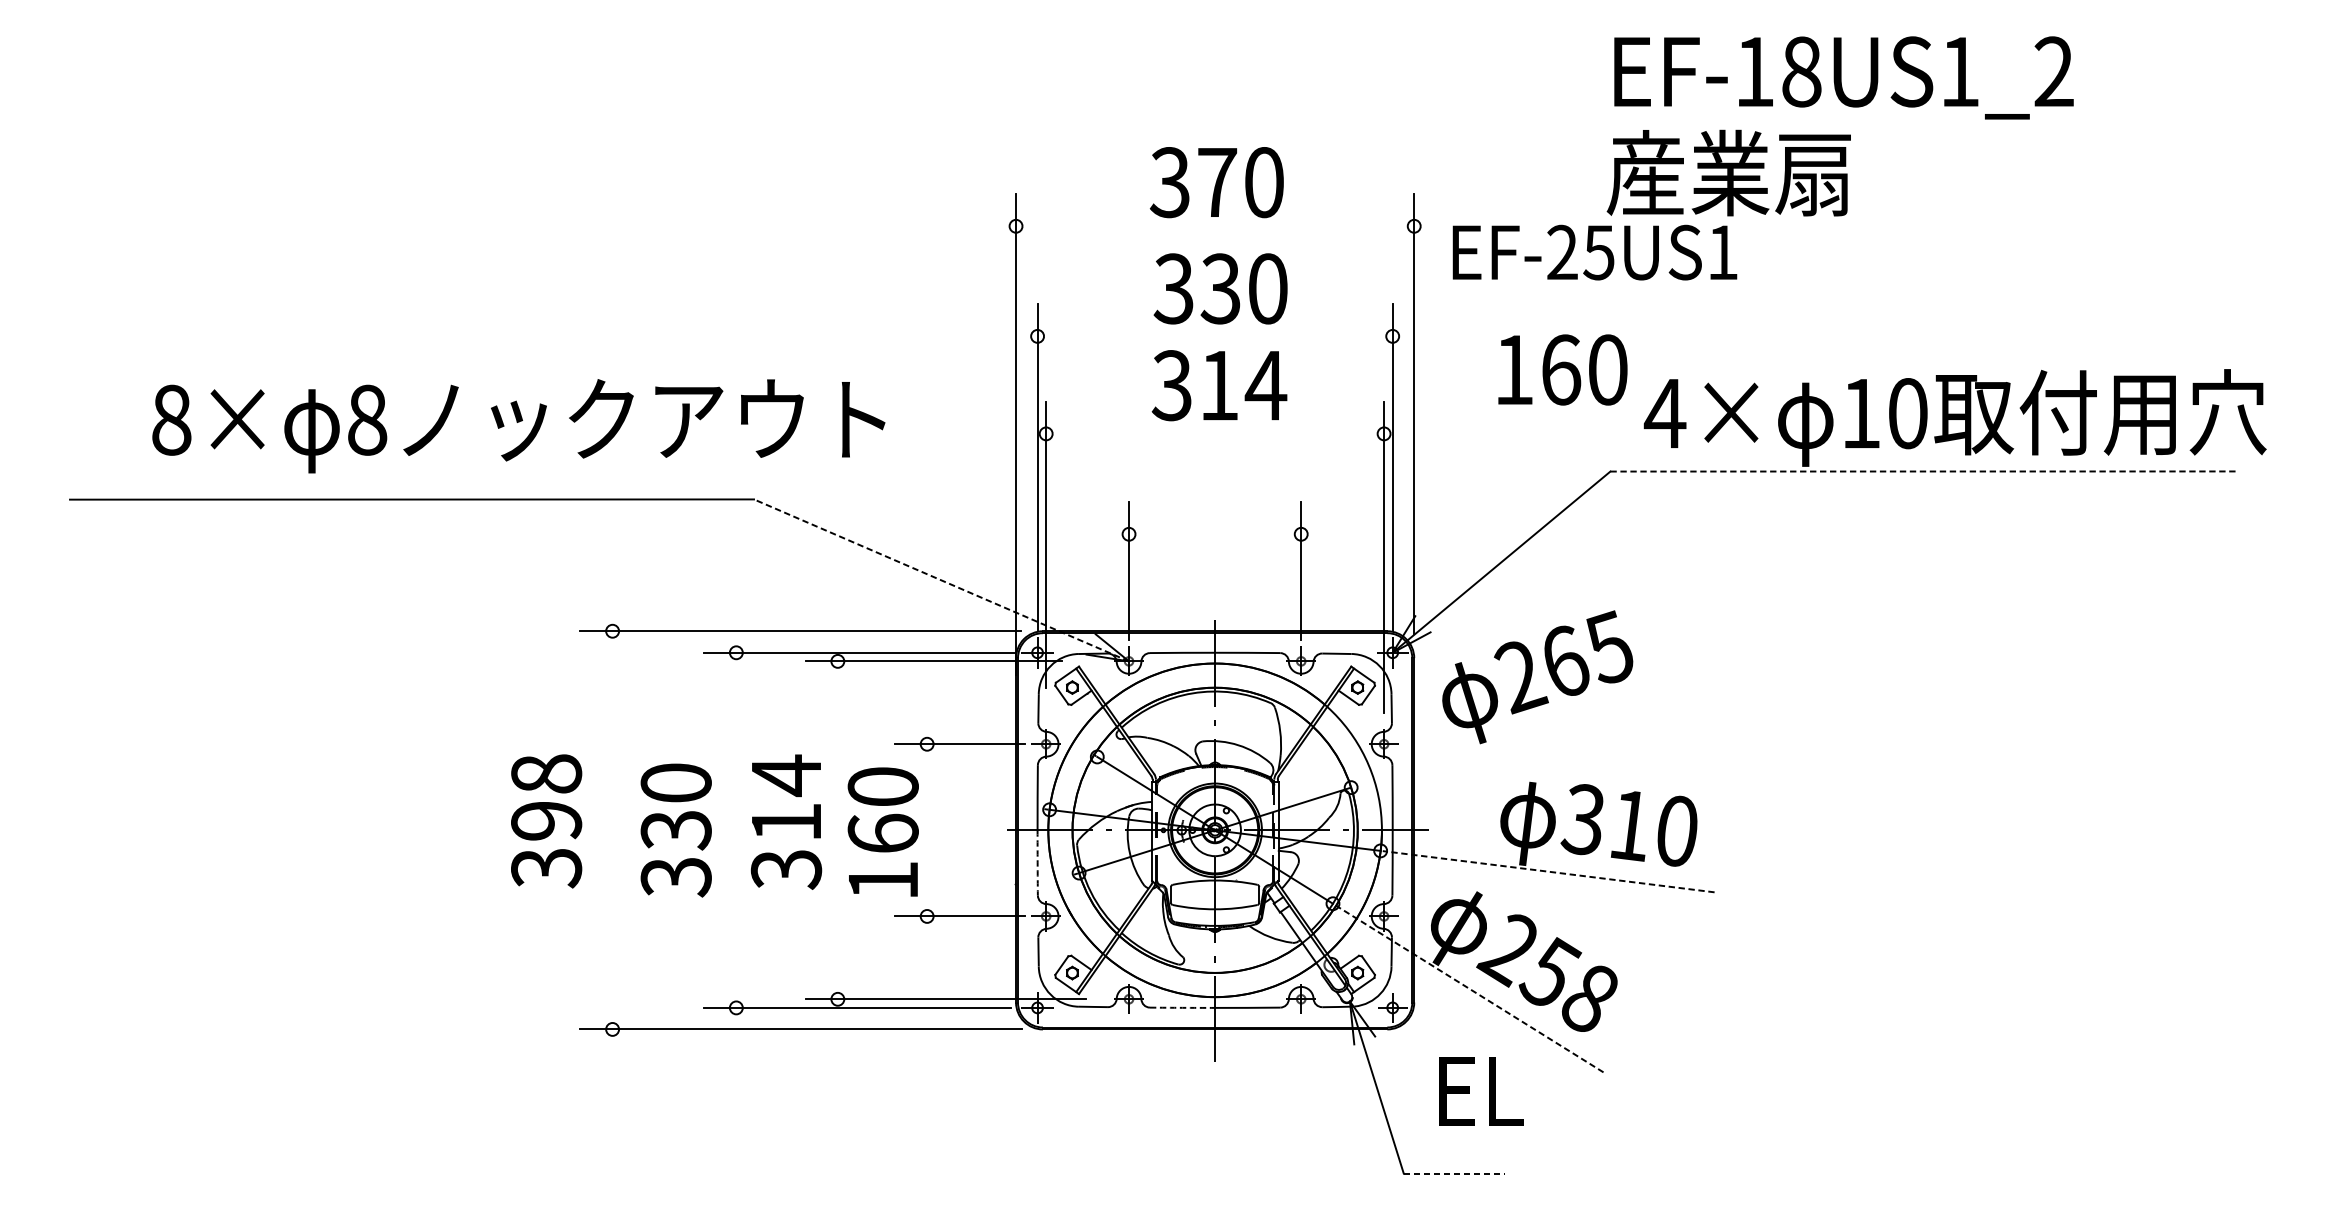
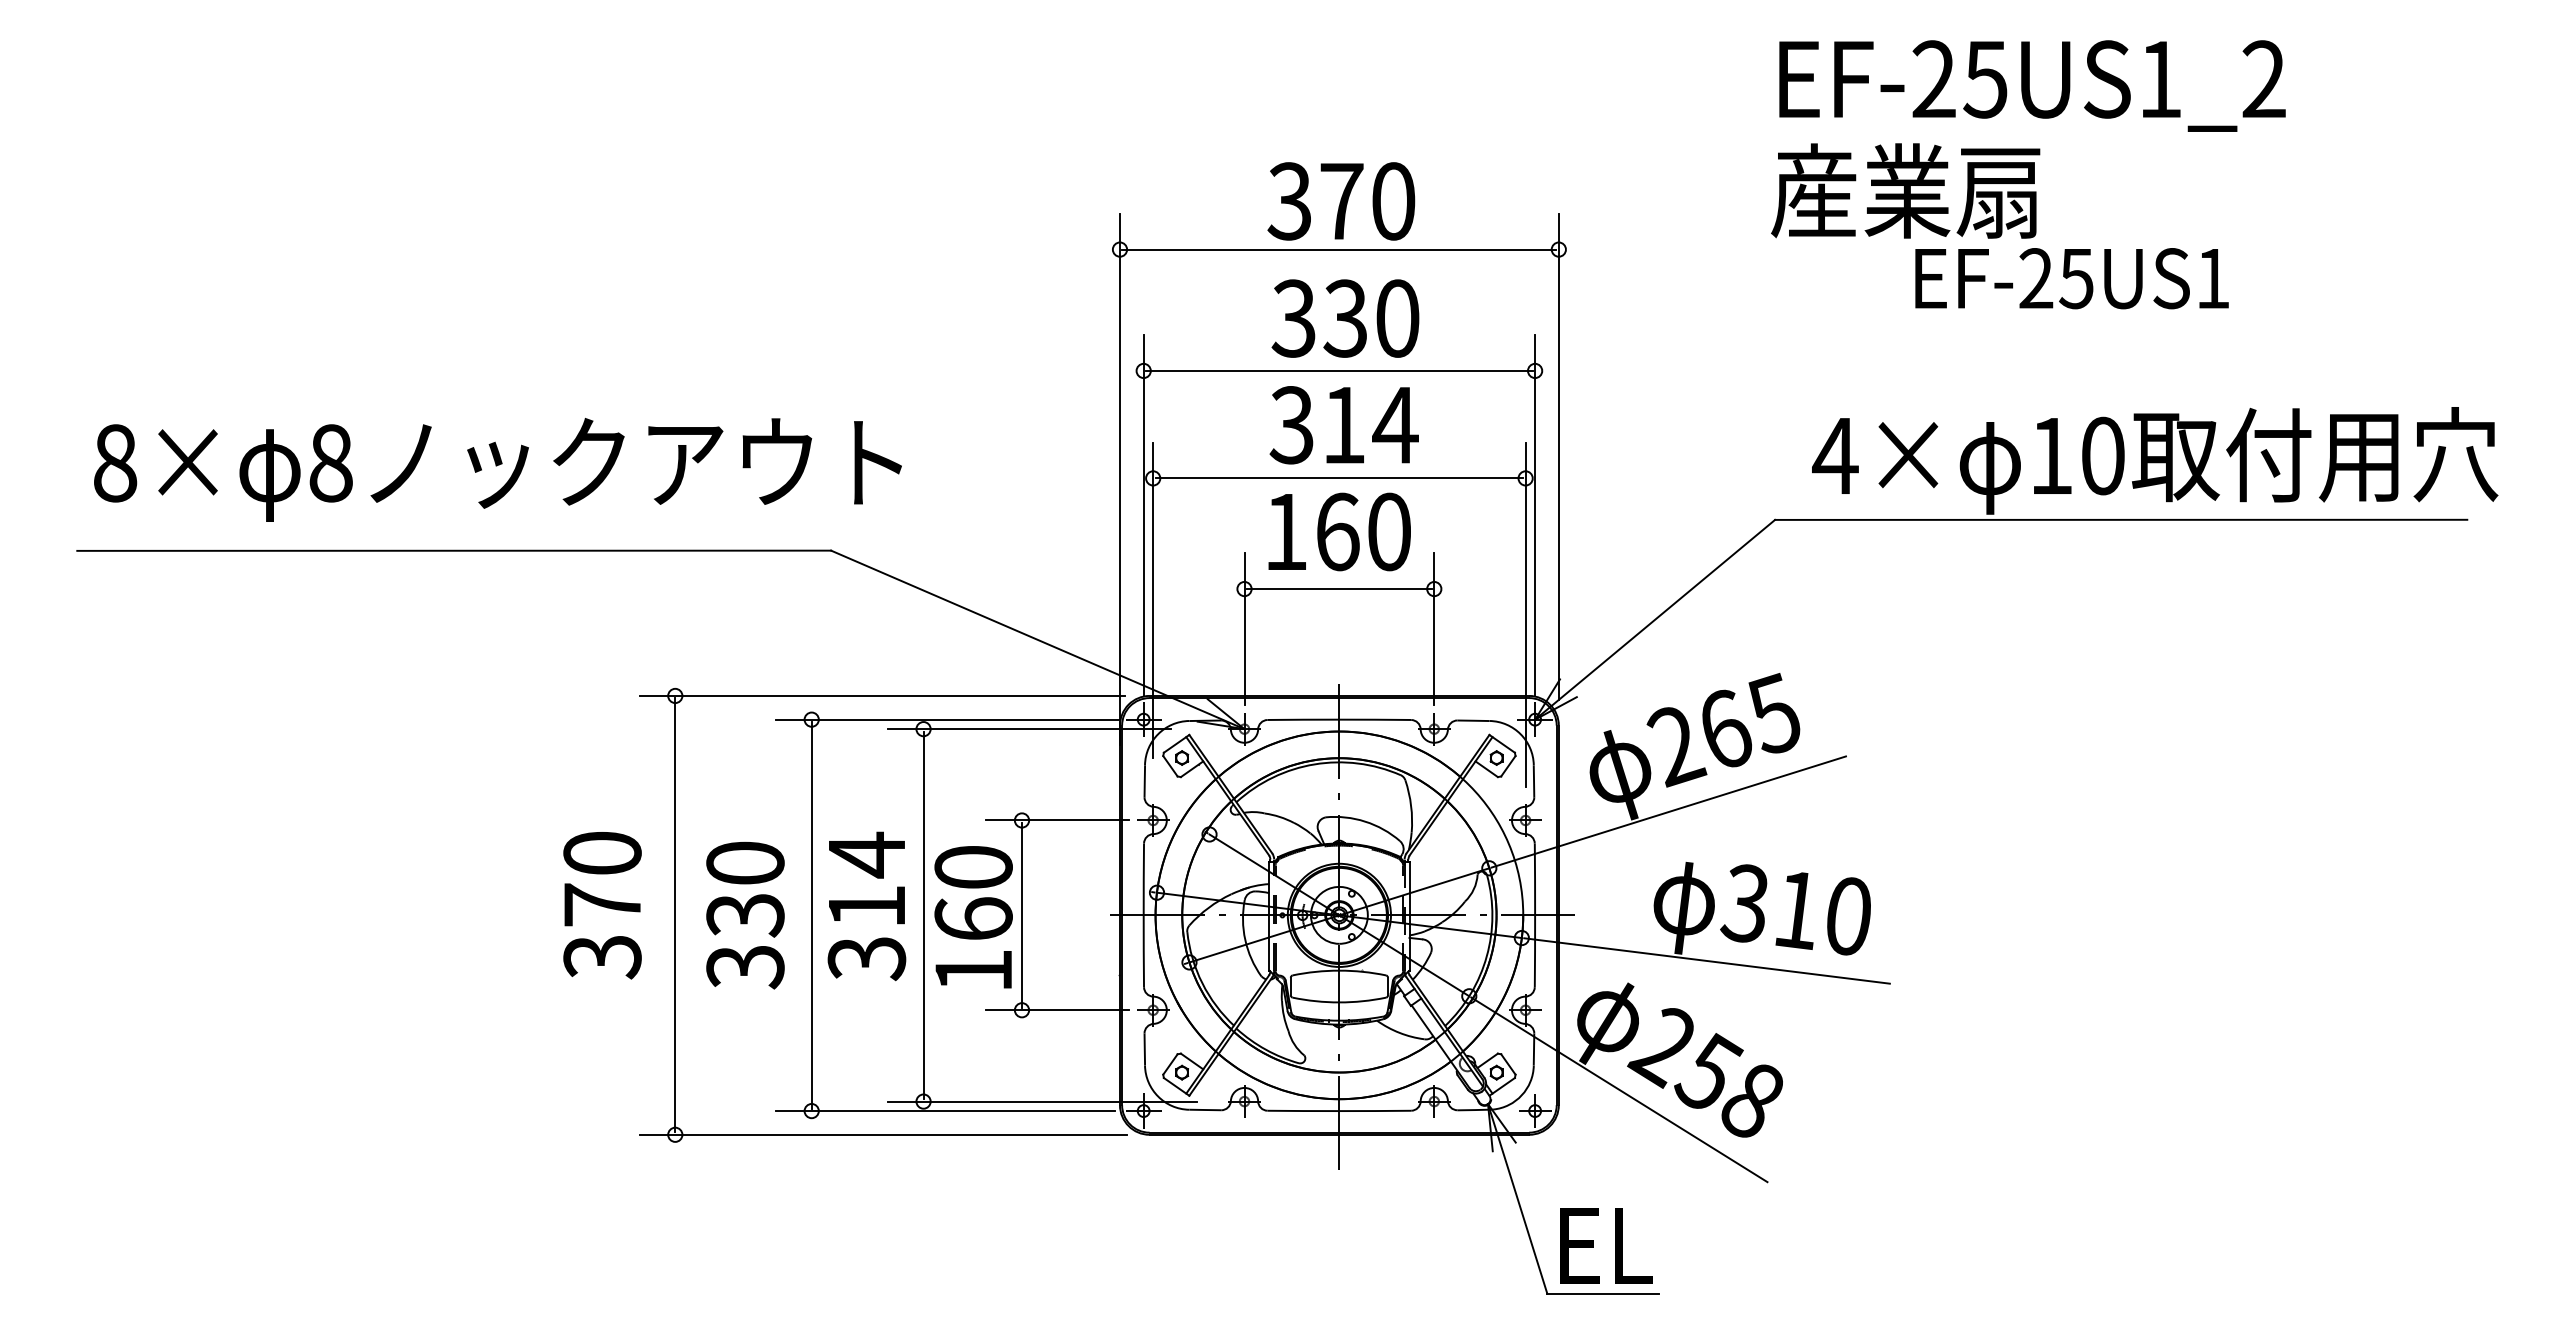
text: (1777, 71) -> (1959, 79), EF-18US1_2 -> EF-25US1_2
line: (1215, 226) -> (1339, 249), added
text: (1594, 252) -> (2071, 278), moved
line: (1215, 335) -> (1339, 370), added
text: (1562, 369) -> (1339, 531), moved
text: (518, 425) -> (497, 469), moved
line: (1215, 433) -> (1339, 478), added
line: (1924, 471) -> (2121, 519), dashed -> solid
line: (1214, 534) -> (1338, 589), added
line: (941, 580) -> (1037, 639), dashed -> solid
line: (1513, 736) -> (1668, 811), added
text: (546, 796) -> (602, 878), 398 -> 370
line: (927, 829) -> (1022, 914), added
line: (612, 830) -> (675, 915), added
line: (736, 830) -> (811, 915), added
line: (837, 830) -> (923, 915), added
arc: (1037, 863) -> (1143, 951), dashed -> solid
line: (1548, 871) -> (1706, 960), dashed -> solid
line: (1468, 988) -> (1618, 1089), dashed -> solid
arc: (1182, 1008) -> (1303, 1111), dashed -> solid
text: (1481, 1090) -> (1606, 1245), moved
line: (1453, 1173) -> (1602, 1293), dashed -> solid

